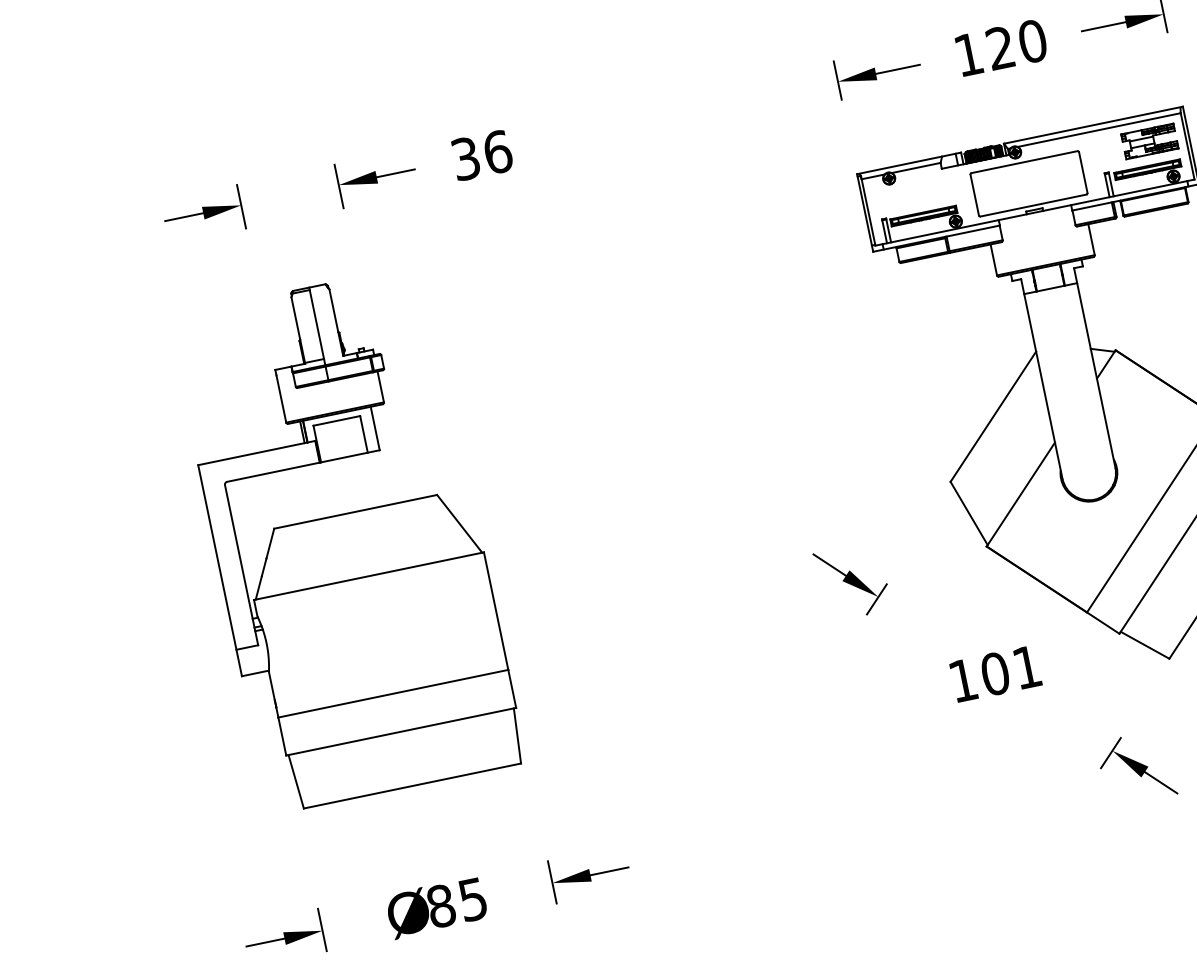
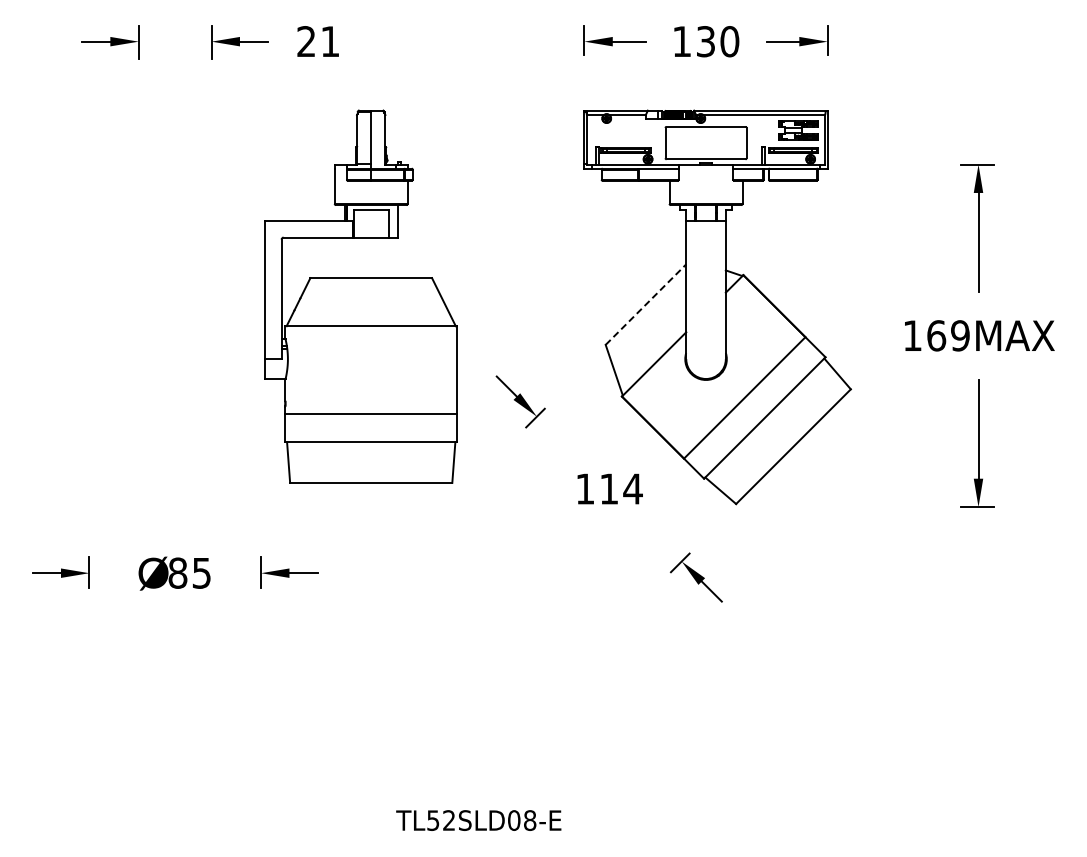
text: (1000, 47) -> (705, 41), 120 -> 130
text: (481, 155) -> (318, 41), 36 -> 21
line: (992, 416) -> (645, 304), solid -> dashed
part: (346, 539) -> (360, 296), moved
text: (1011, 669) -> (621, 488), 101 -> 114

